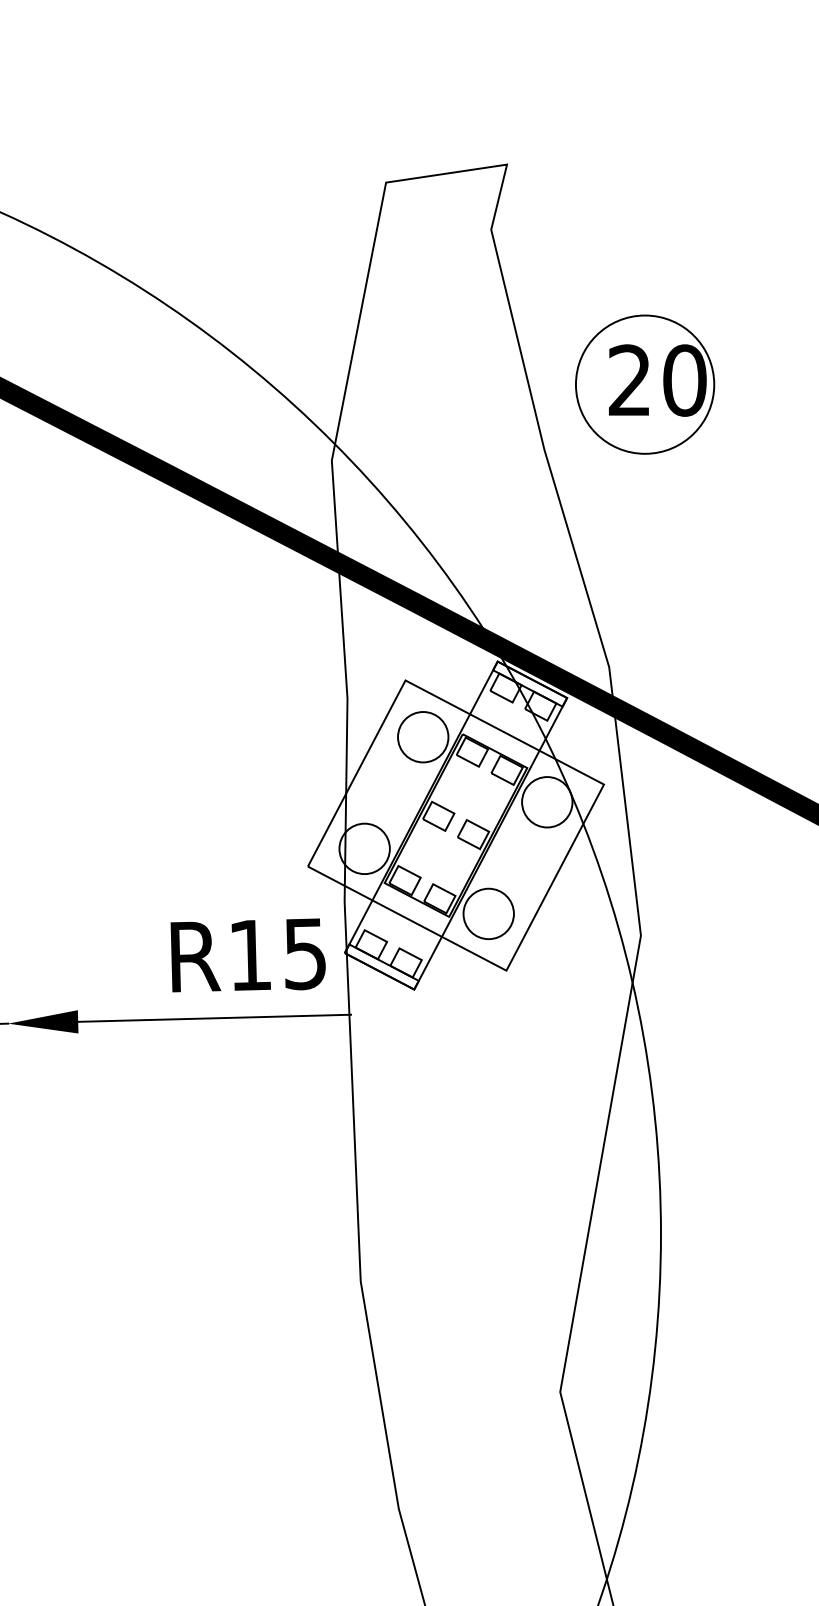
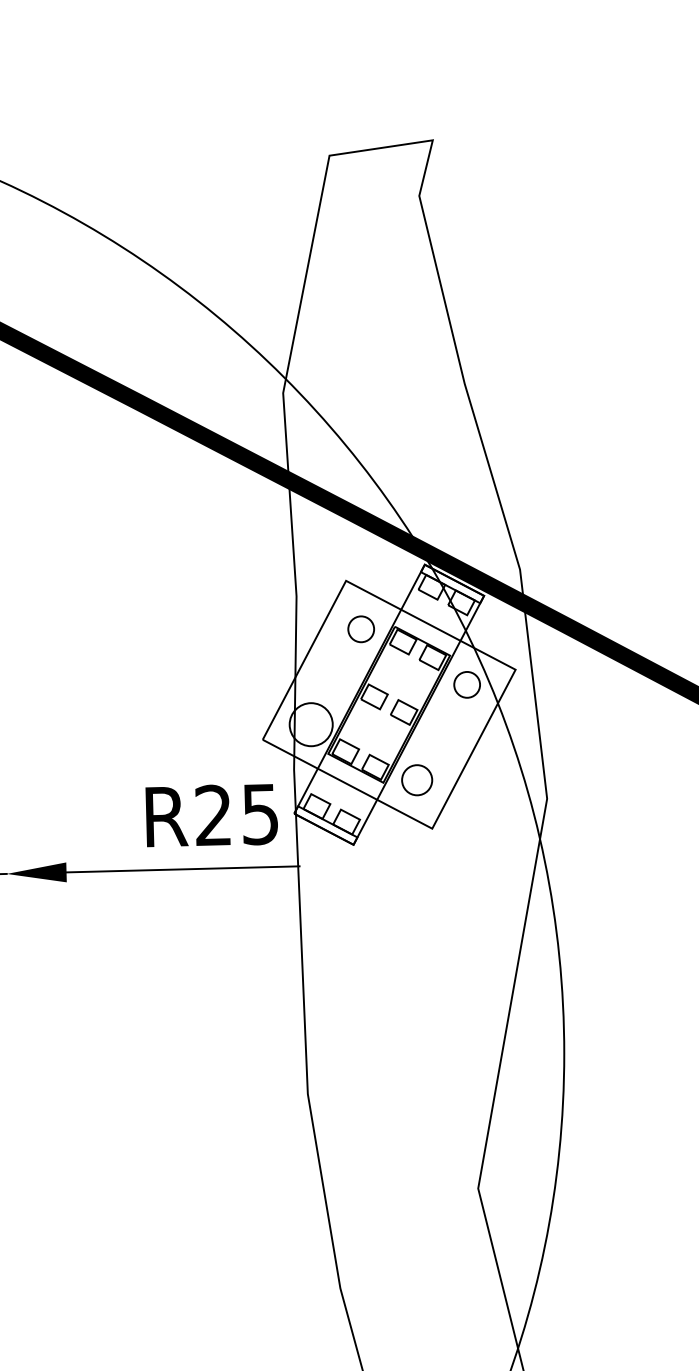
part: (645, 384) -> (551, 328), removed
circle: (423, 737) -> (361, 629), size x0.6
circle: (547, 802) -> (467, 685), size x0.6
circle: (488, 913) -> (416, 779), size x0.7
text: (249, 954) -> (212, 814), R15 -> R25

